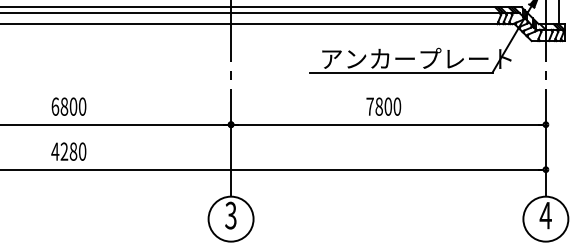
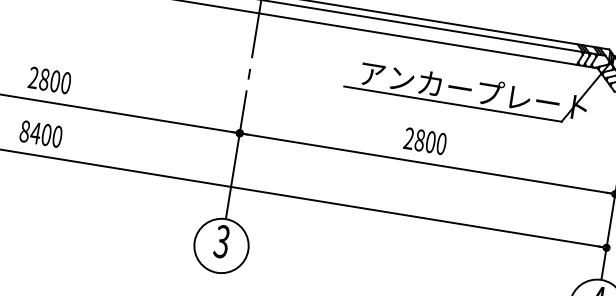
text: (55, 106) -> (33, 77), 6800 -> 2800
text: (369, 106) -> (408, 138), 7800 -> 2800
text: (64, 151) -> (35, 133), 4280 -> 8400

